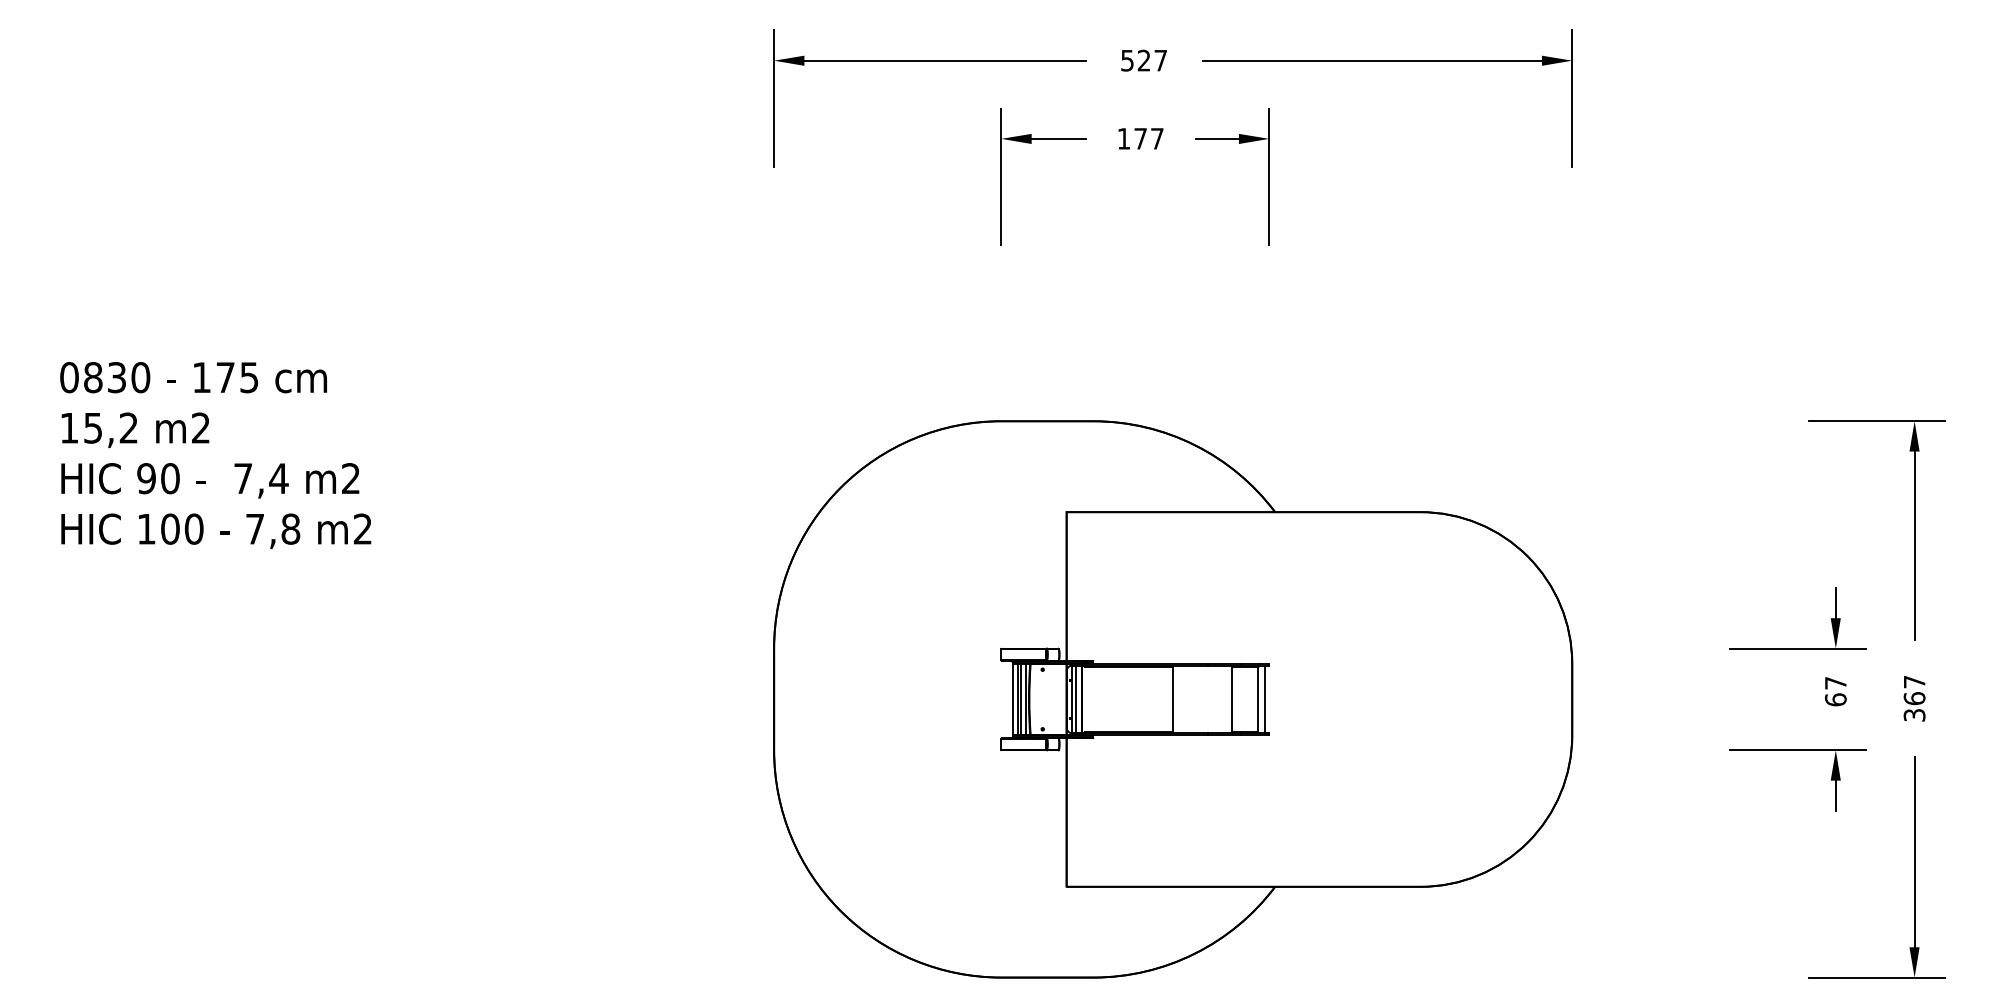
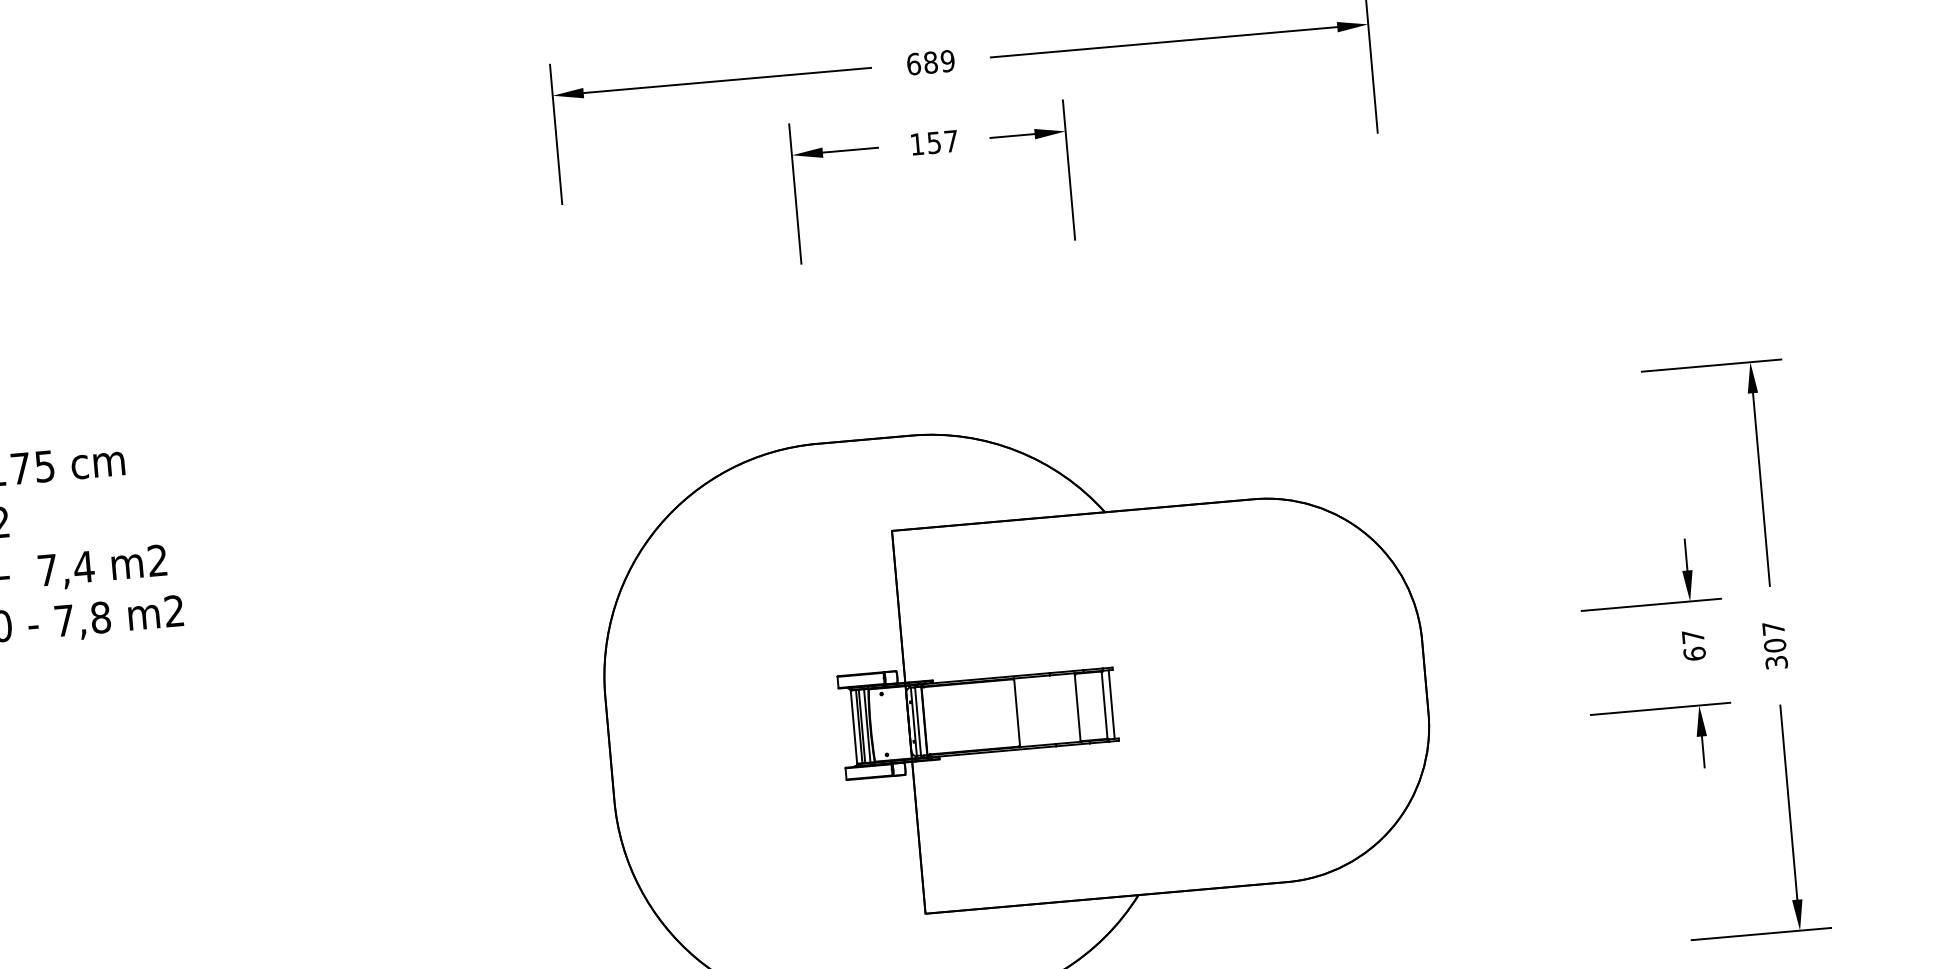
text: (1144, 60) -> (931, 62), 527 -> 689
text: (1140, 138) -> (934, 142), 177 -> 157
text: (1914, 698) -> (1774, 645), 367 -> 307

